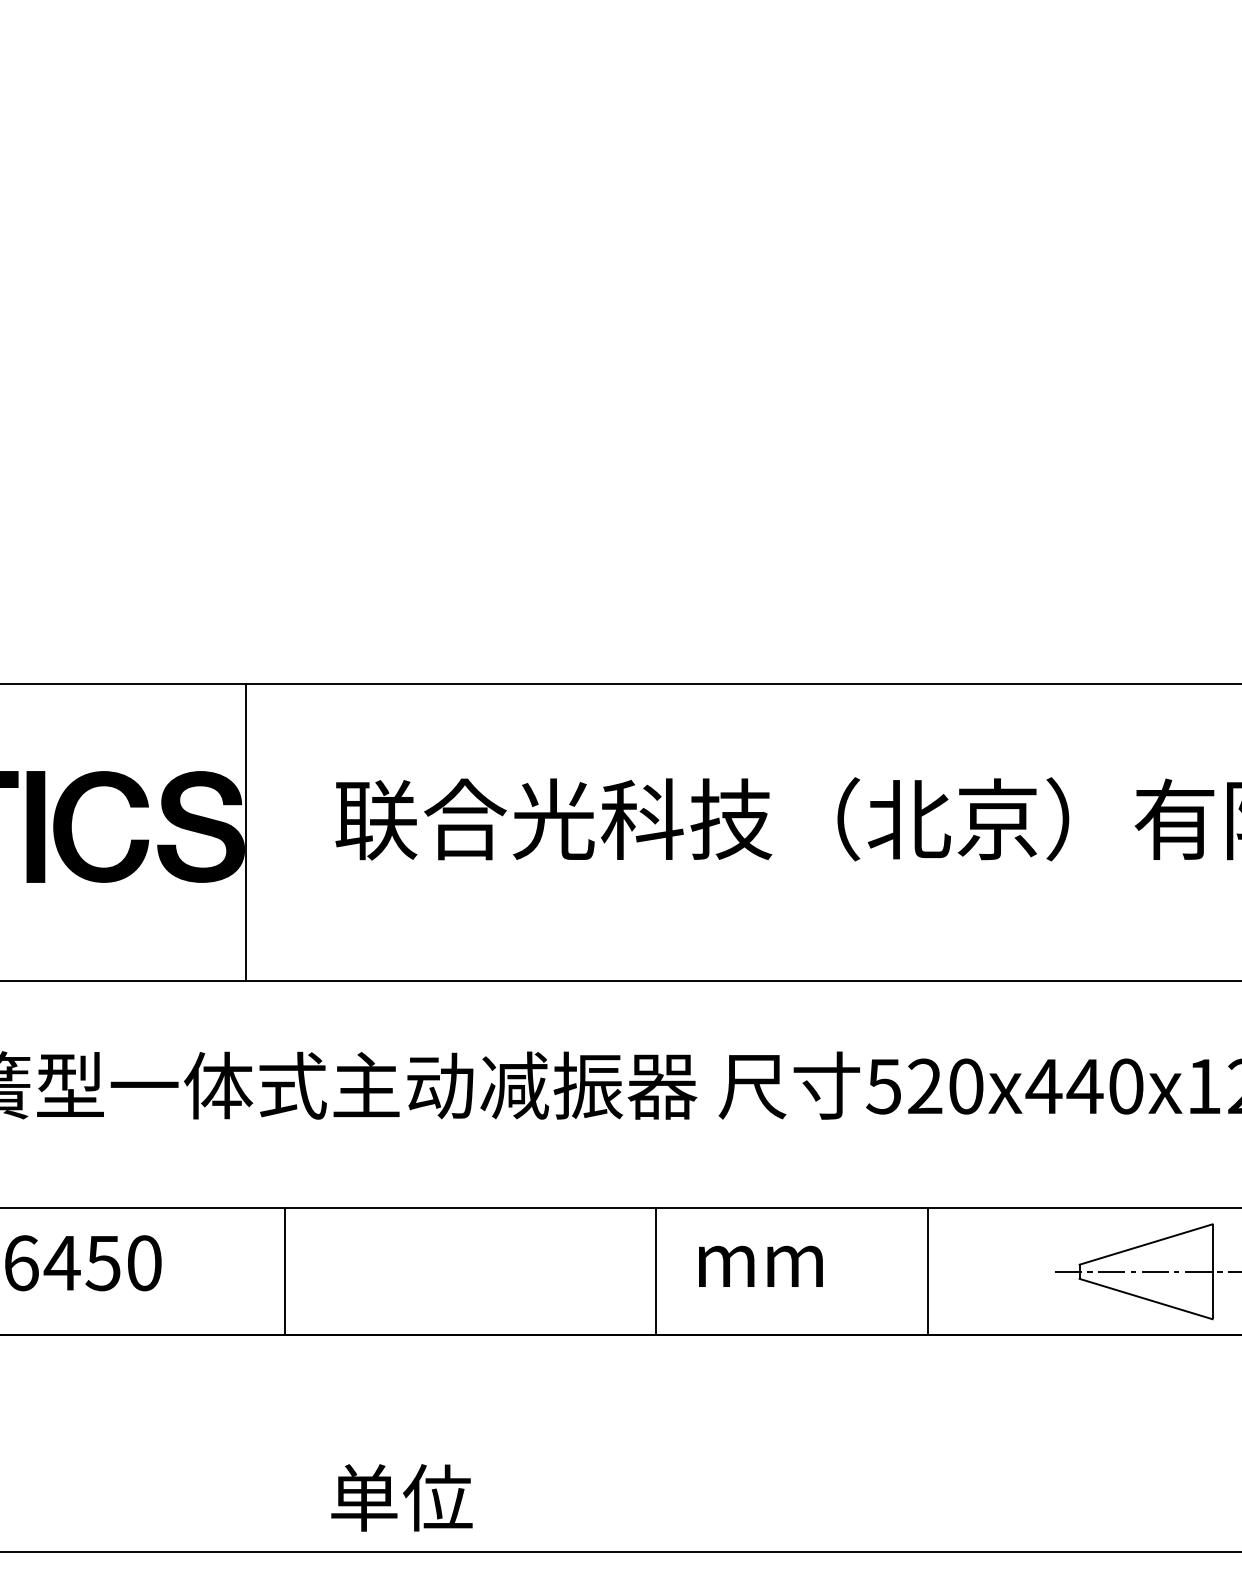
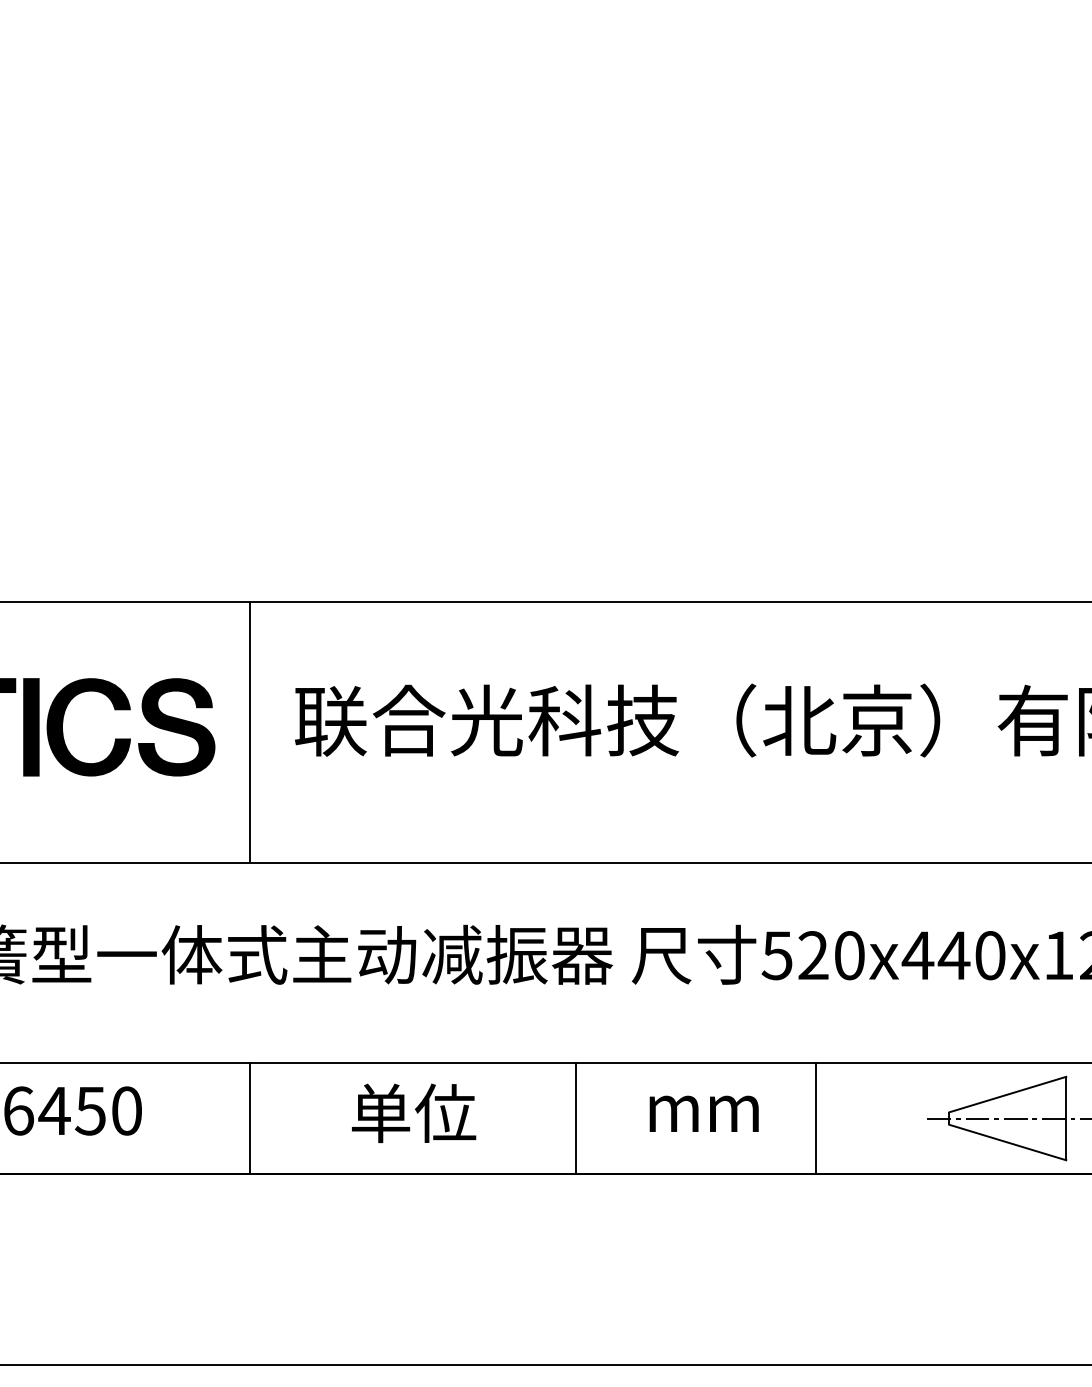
line: (245, 831) -> (250, 731), moved
text: (760, 1265) -> (703, 1113), moved
text: (401, 1497) -> (413, 1113), moved

